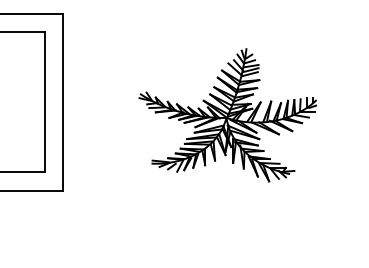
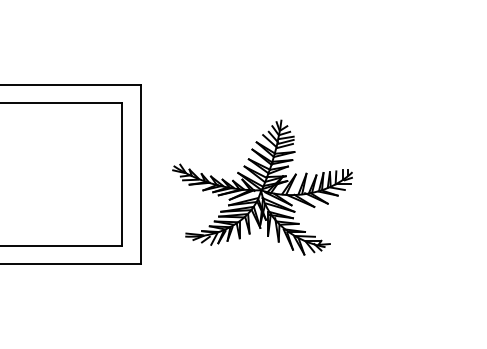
part: (227, 115) -> (262, 187), moved

